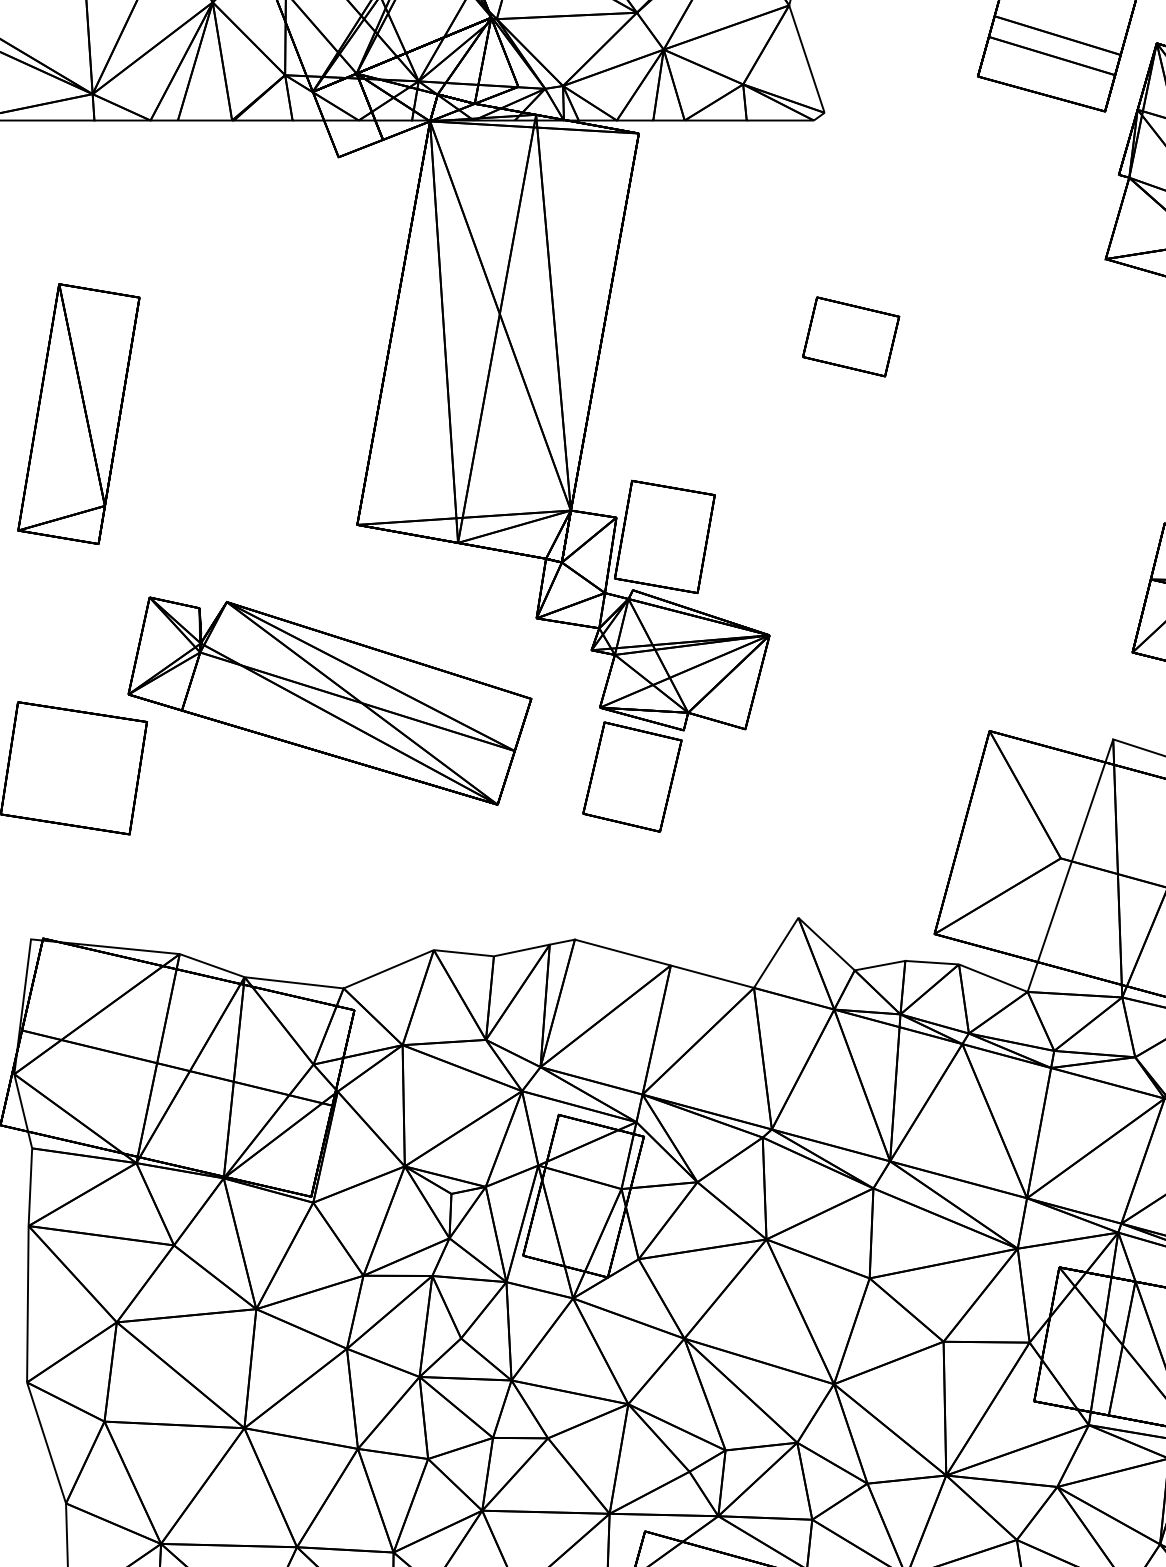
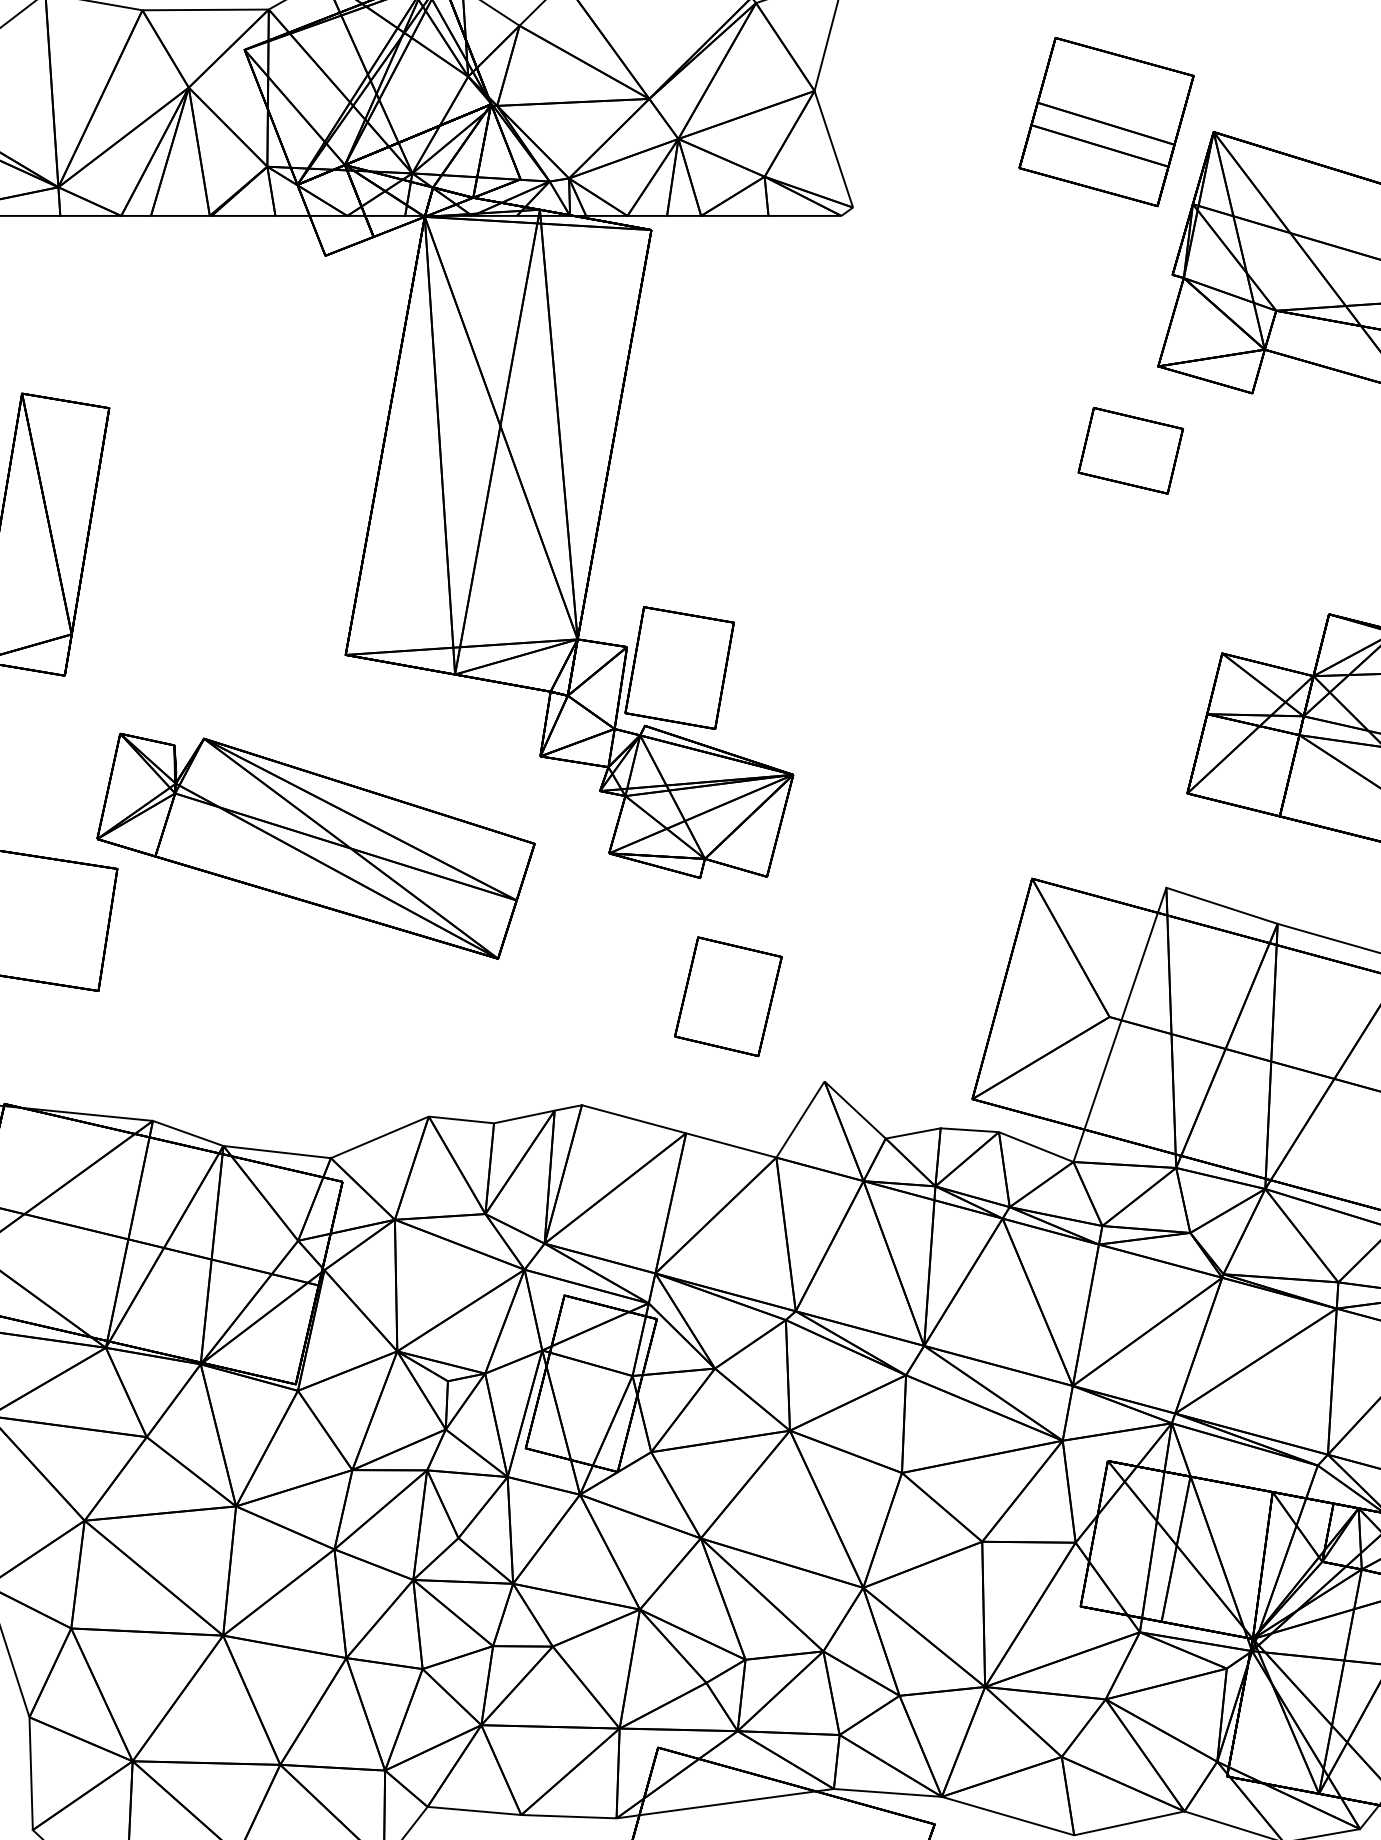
part: (850, 336) -> (1130, 450), moved
part: (632, 776) -> (728, 996), moved

